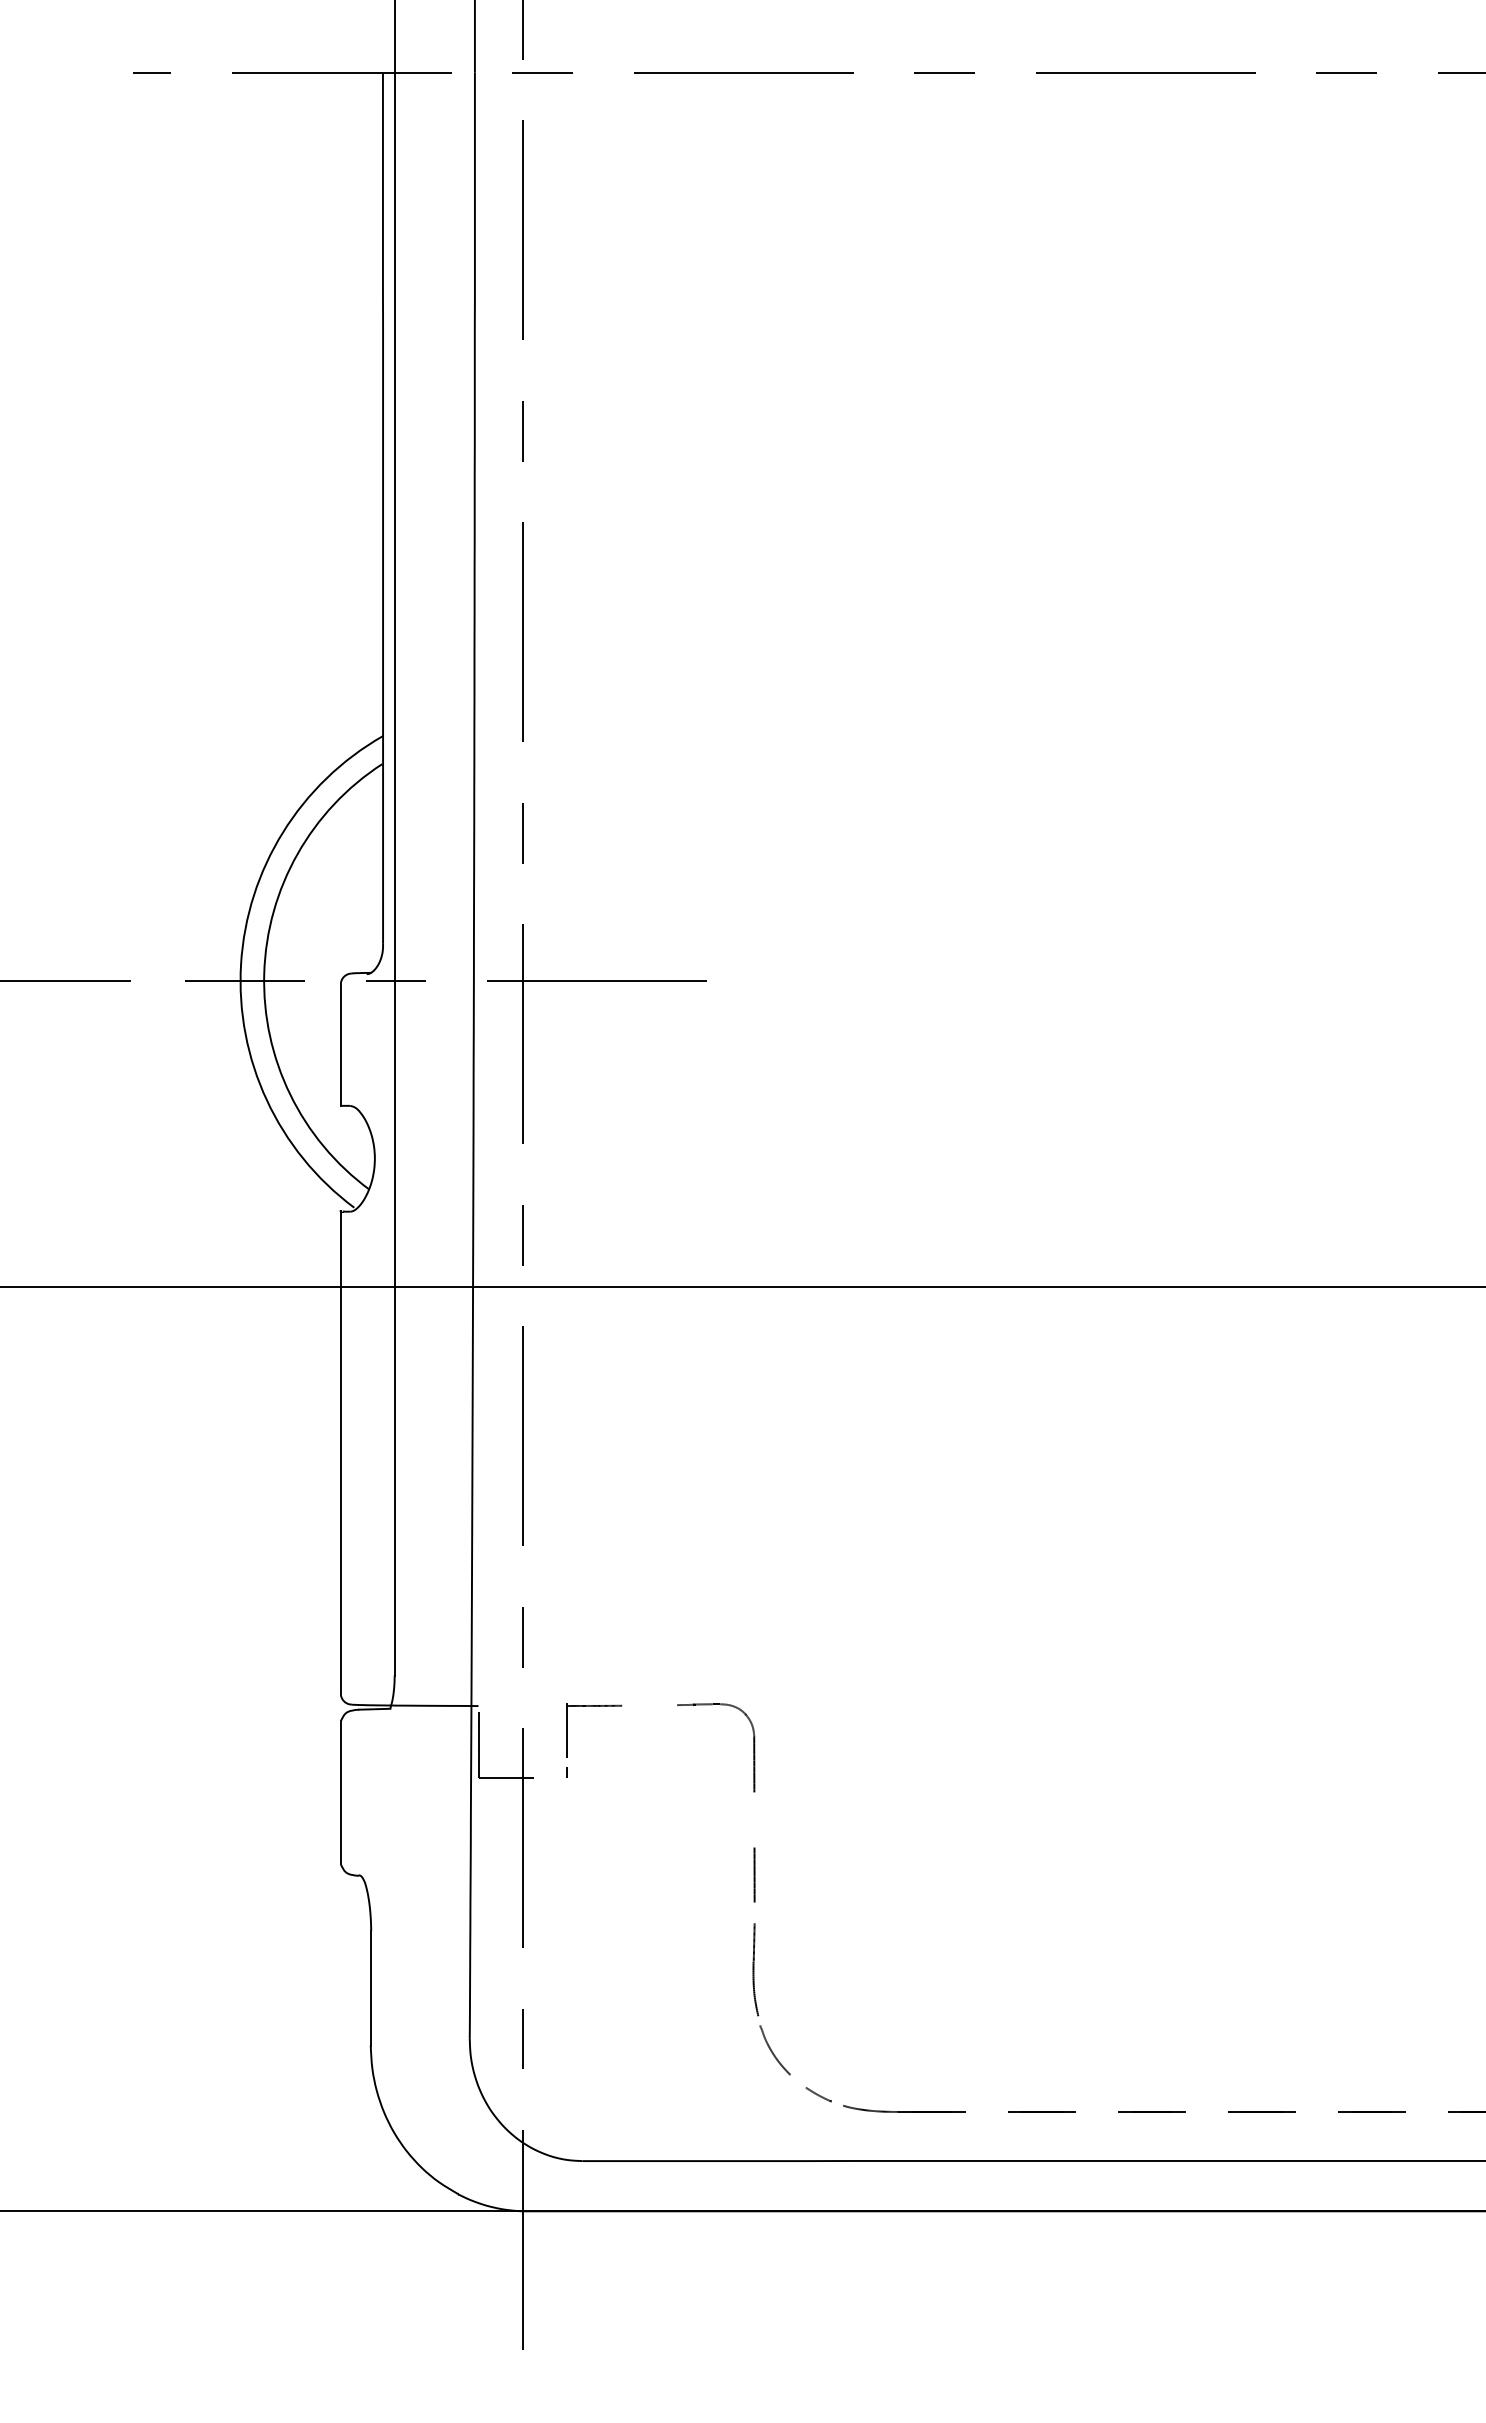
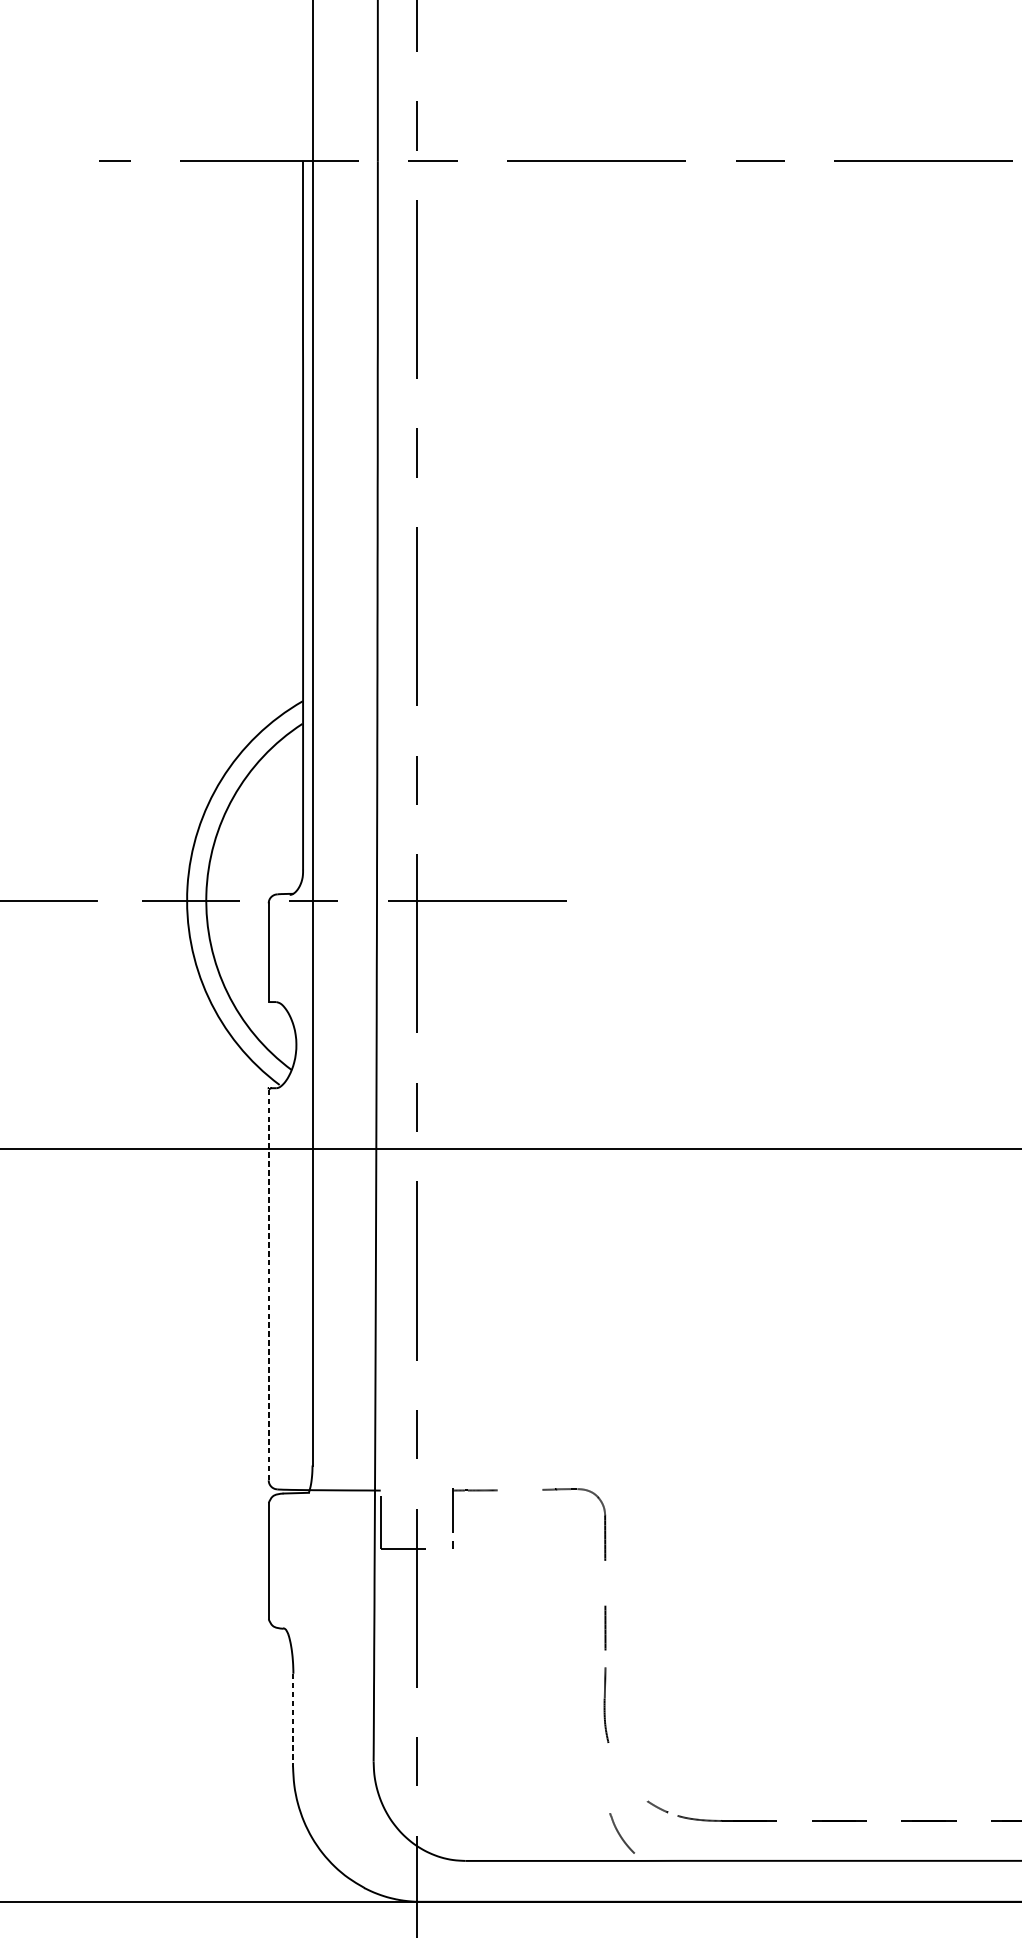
line: (340, 1452) -> (268, 1284), solid -> dashed
line: (370, 1988) -> (292, 1720), solid -> dashed
part: (774, 2050) -> (621, 1833), moved

